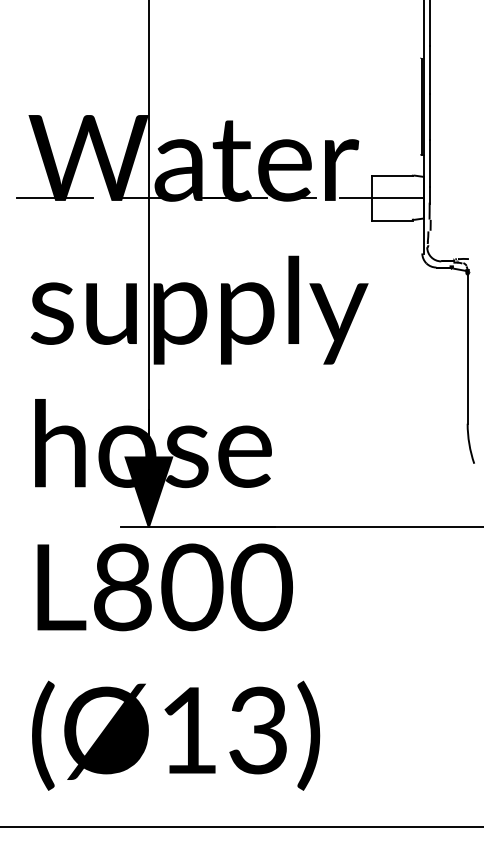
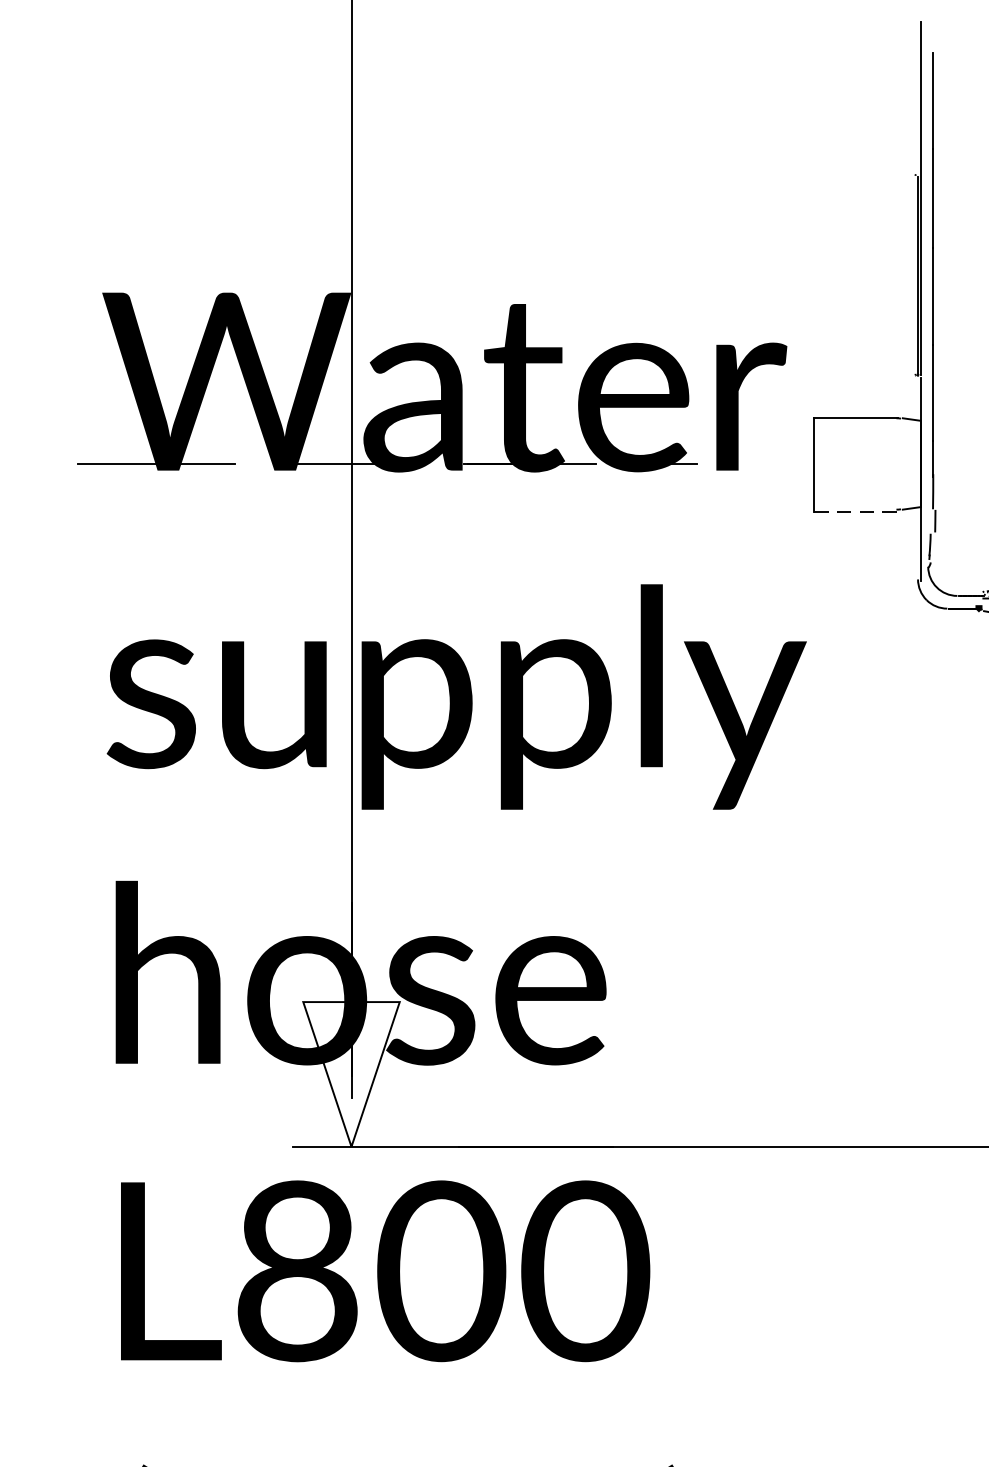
line: (381, 197) -> (833, 463), removed
line: (392, 220) -> (856, 511), solid -> dashed
fill: (148, 492) -> (350, 1074), removed

